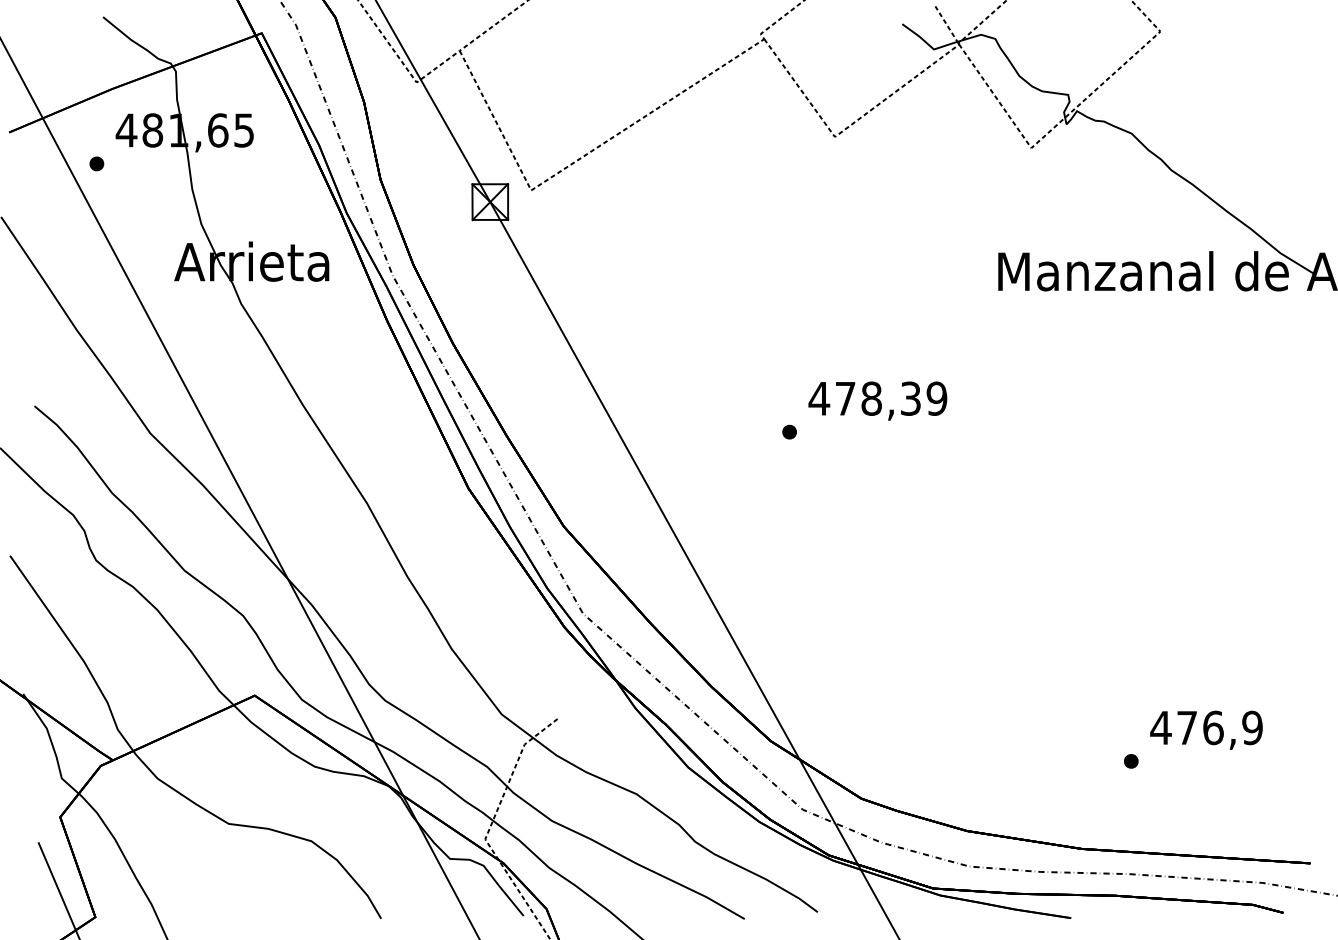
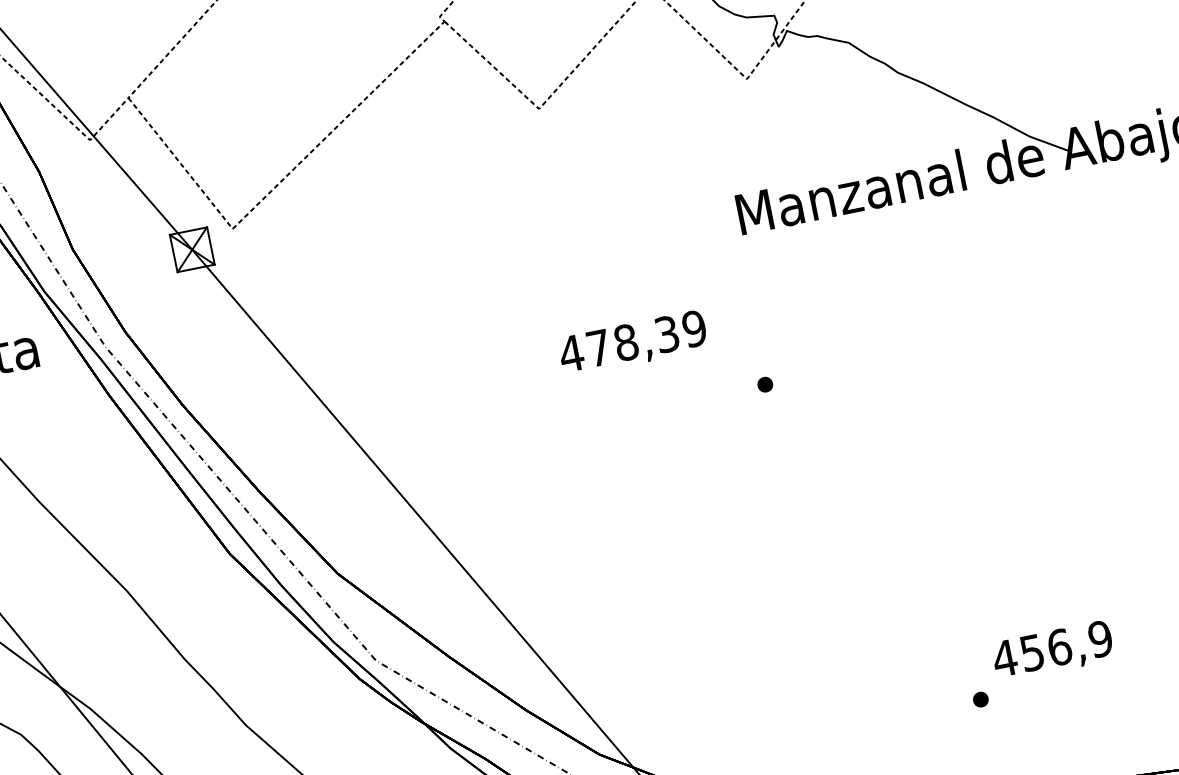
text: (877, 400) -> (632, 343), moved
part: (789, 431) -> (765, 384), moved
text: (1186, 728) -> (1031, 653), 476,9 -> 456,9

